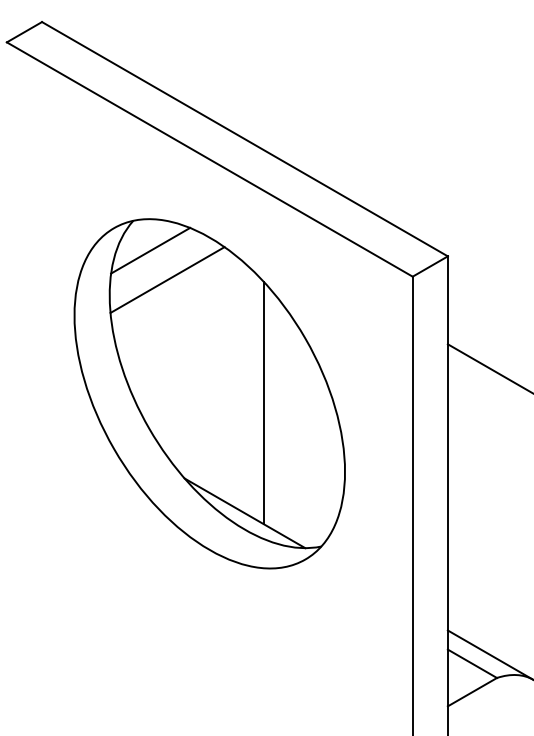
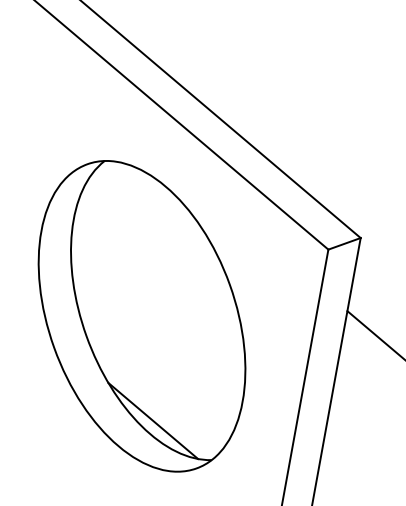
line: (150, 250) -> (114, 188), removed
line: (167, 279) -> (124, 214), removed
line: (264, 403) -> (186, 332), removed

